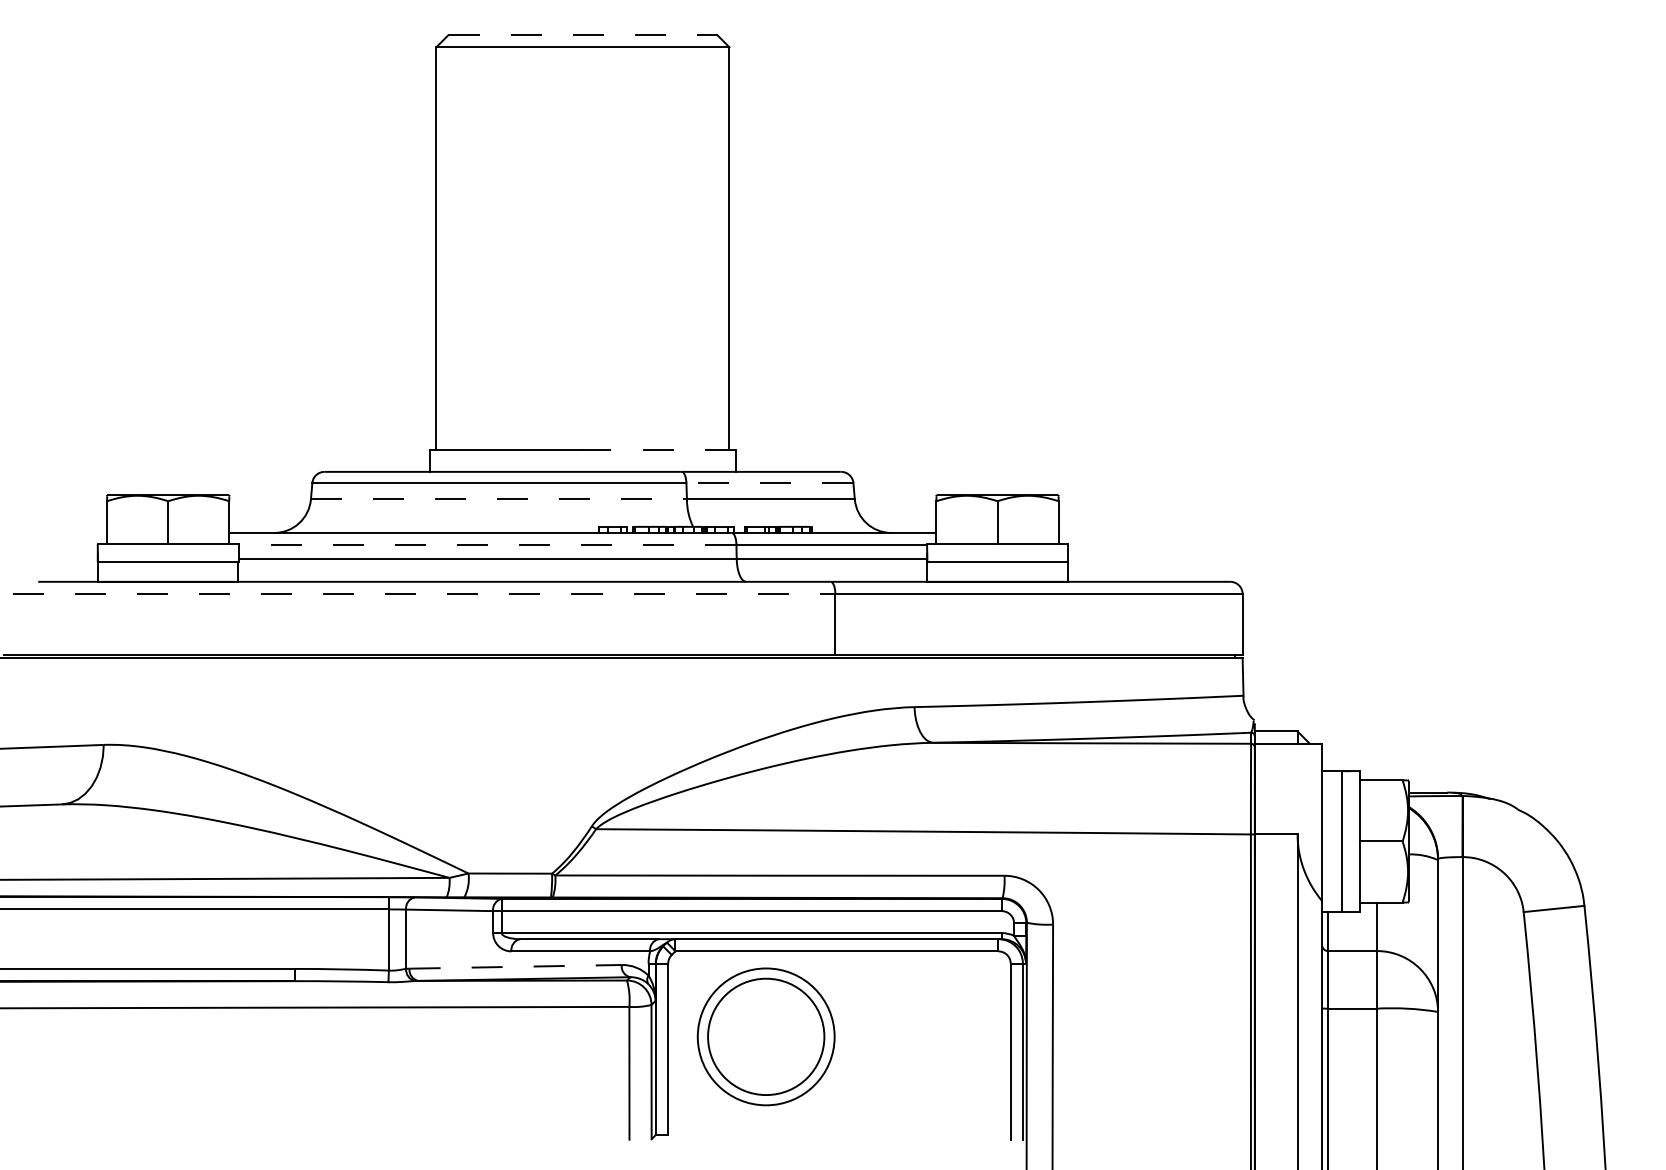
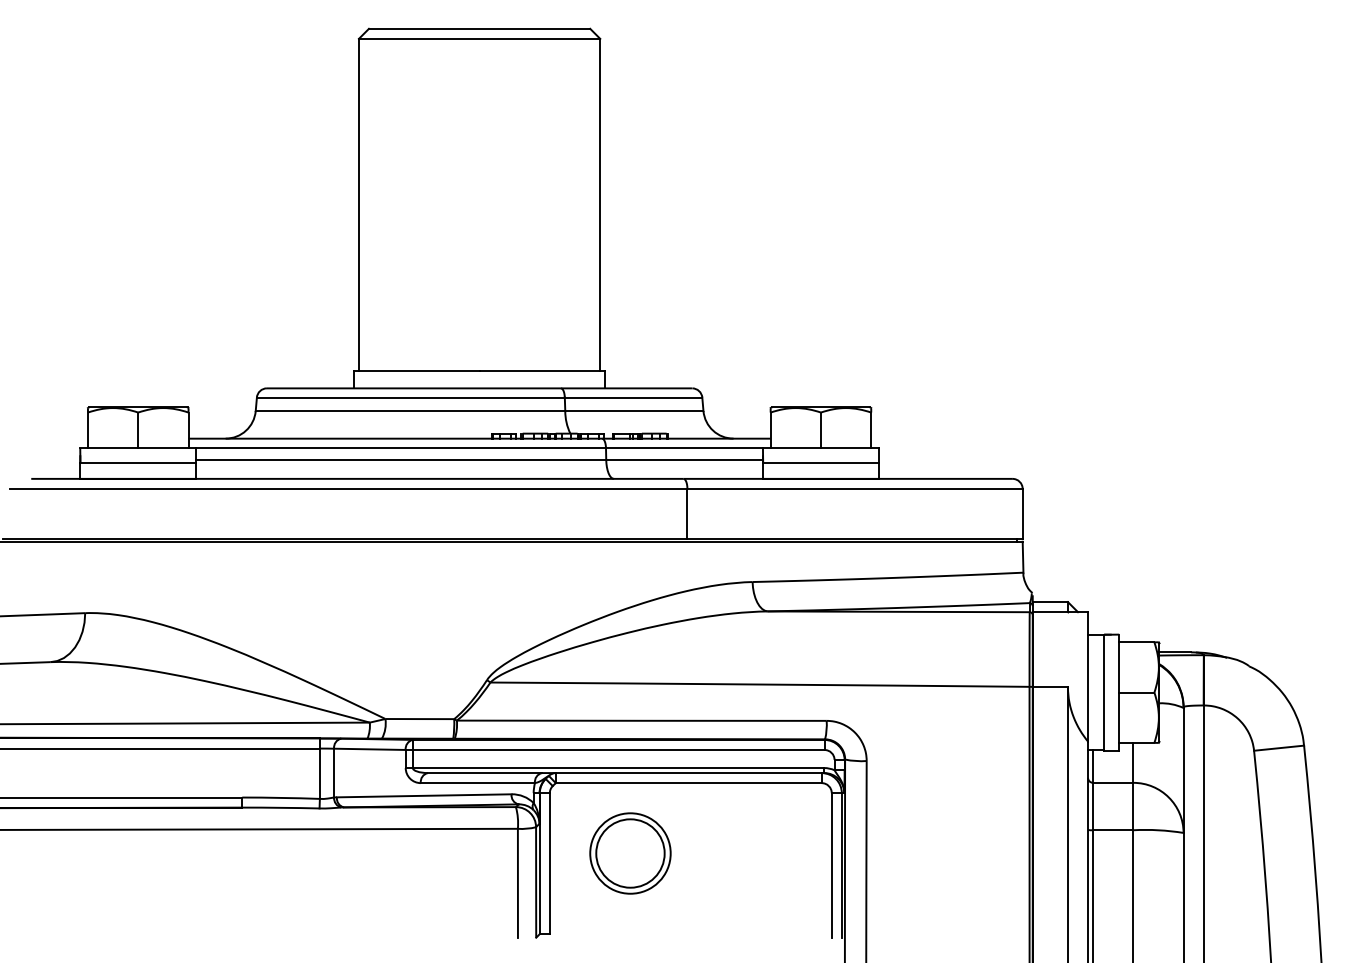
line: (583, 35) -> (480, 29), dashed -> solid
line: (658, 450) -> (541, 370), dashed -> solid
line: (769, 483) -> (633, 397), dashed -> solid
line: (499, 499) -> (410, 411), dashed -> solid
line: (487, 544) -> (401, 448), dashed -> solid
line: (424, 594) -> (349, 489), dashed -> solid
line: (516, 966) -> (424, 795), dashed -> solid
part: (765, 1036) -> (629, 853), size x0.71

